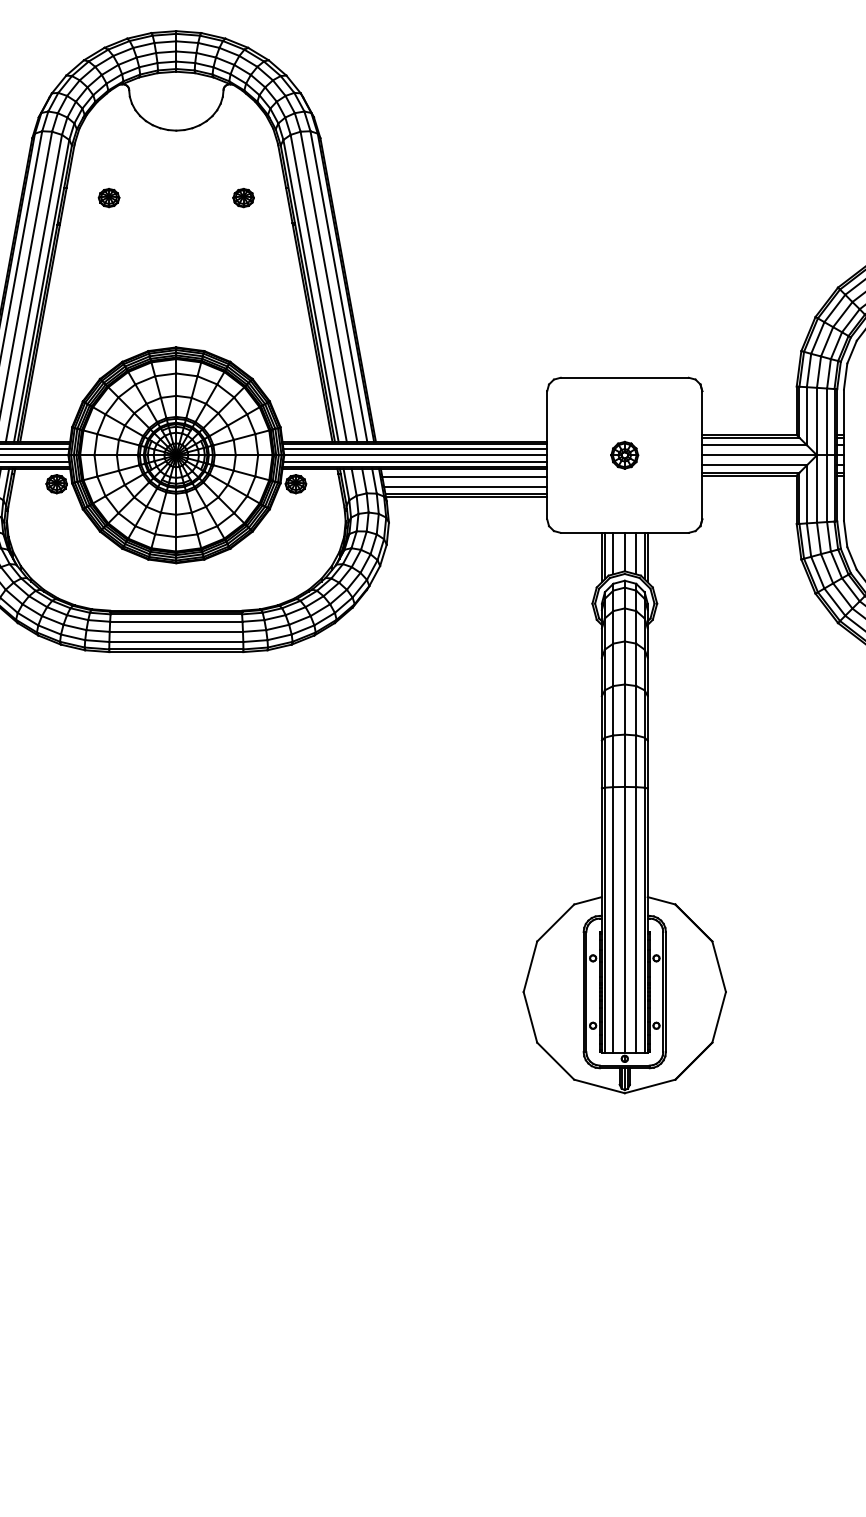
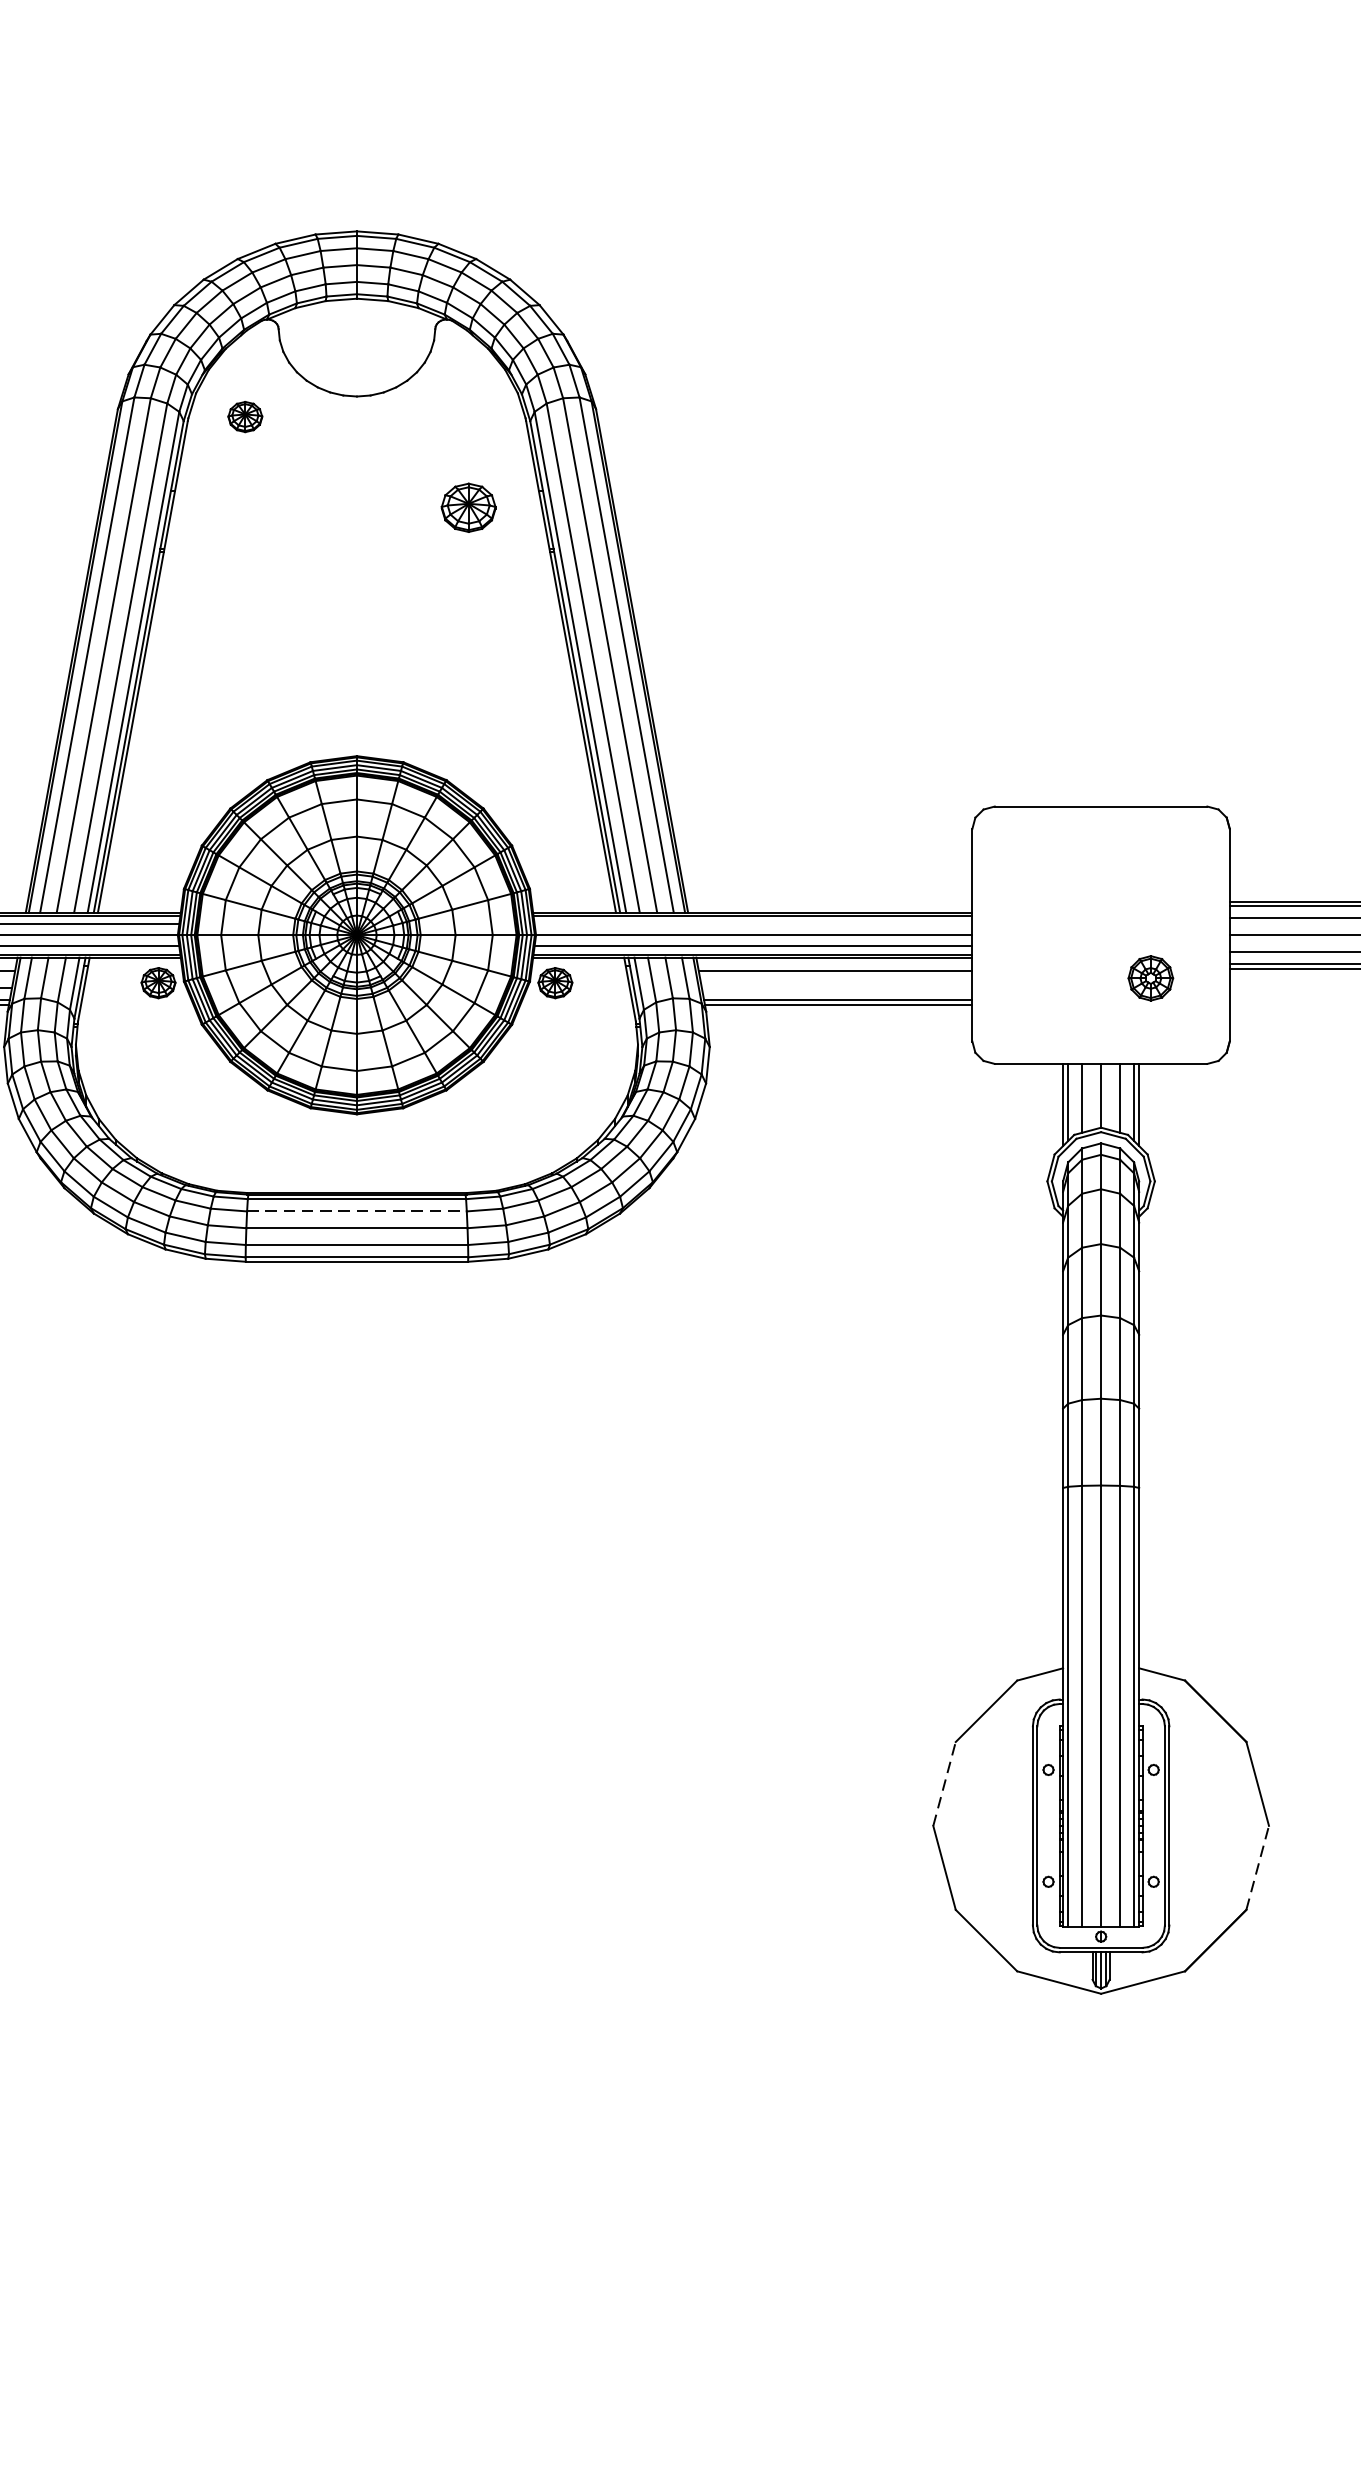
part: (108, 198) -> (244, 417), moved
part: (243, 198) -> (468, 509), size x1.6
line: (415, 448) -> (753, 923), removed
part: (624, 454) -> (1150, 977), moved
line: (465, 487) -> (836, 988), removed
line: (176, 621) -> (357, 1210), solid -> dashed
line: (530, 966) -> (944, 1783), solid -> dashed
line: (719, 1016) -> (1258, 1866), solid -> dashed

